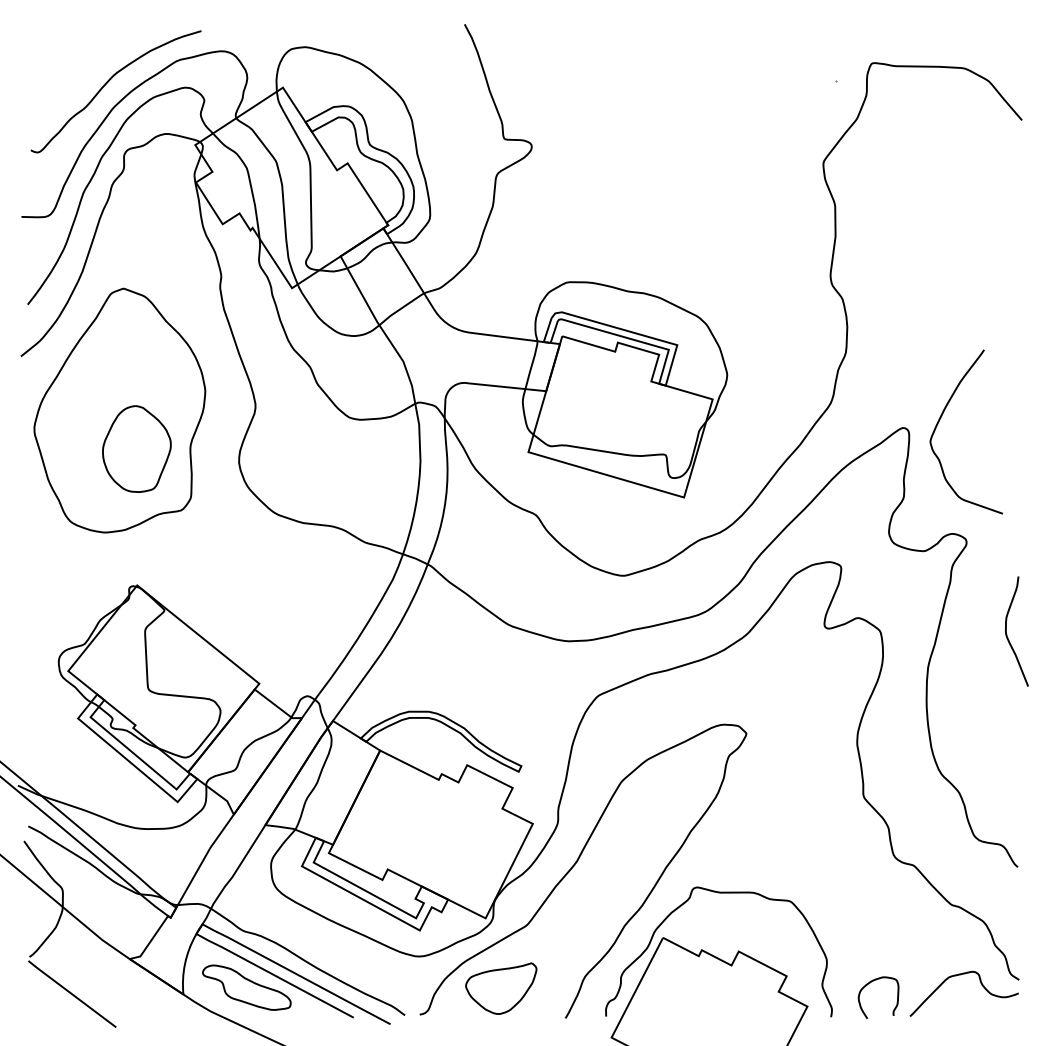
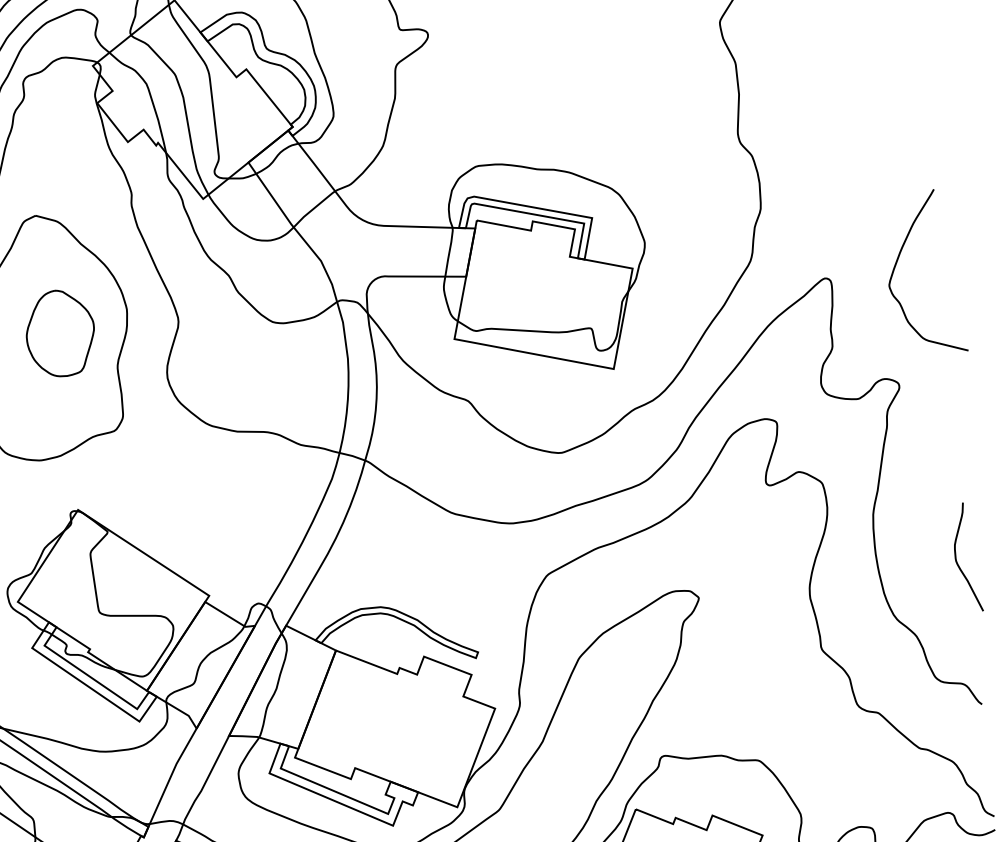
curve: (941, 418) -> (898, 261), moved
part: (136, 448) -> (60, 332), moved
curve: (1007, 634) -> (957, 561), moved

